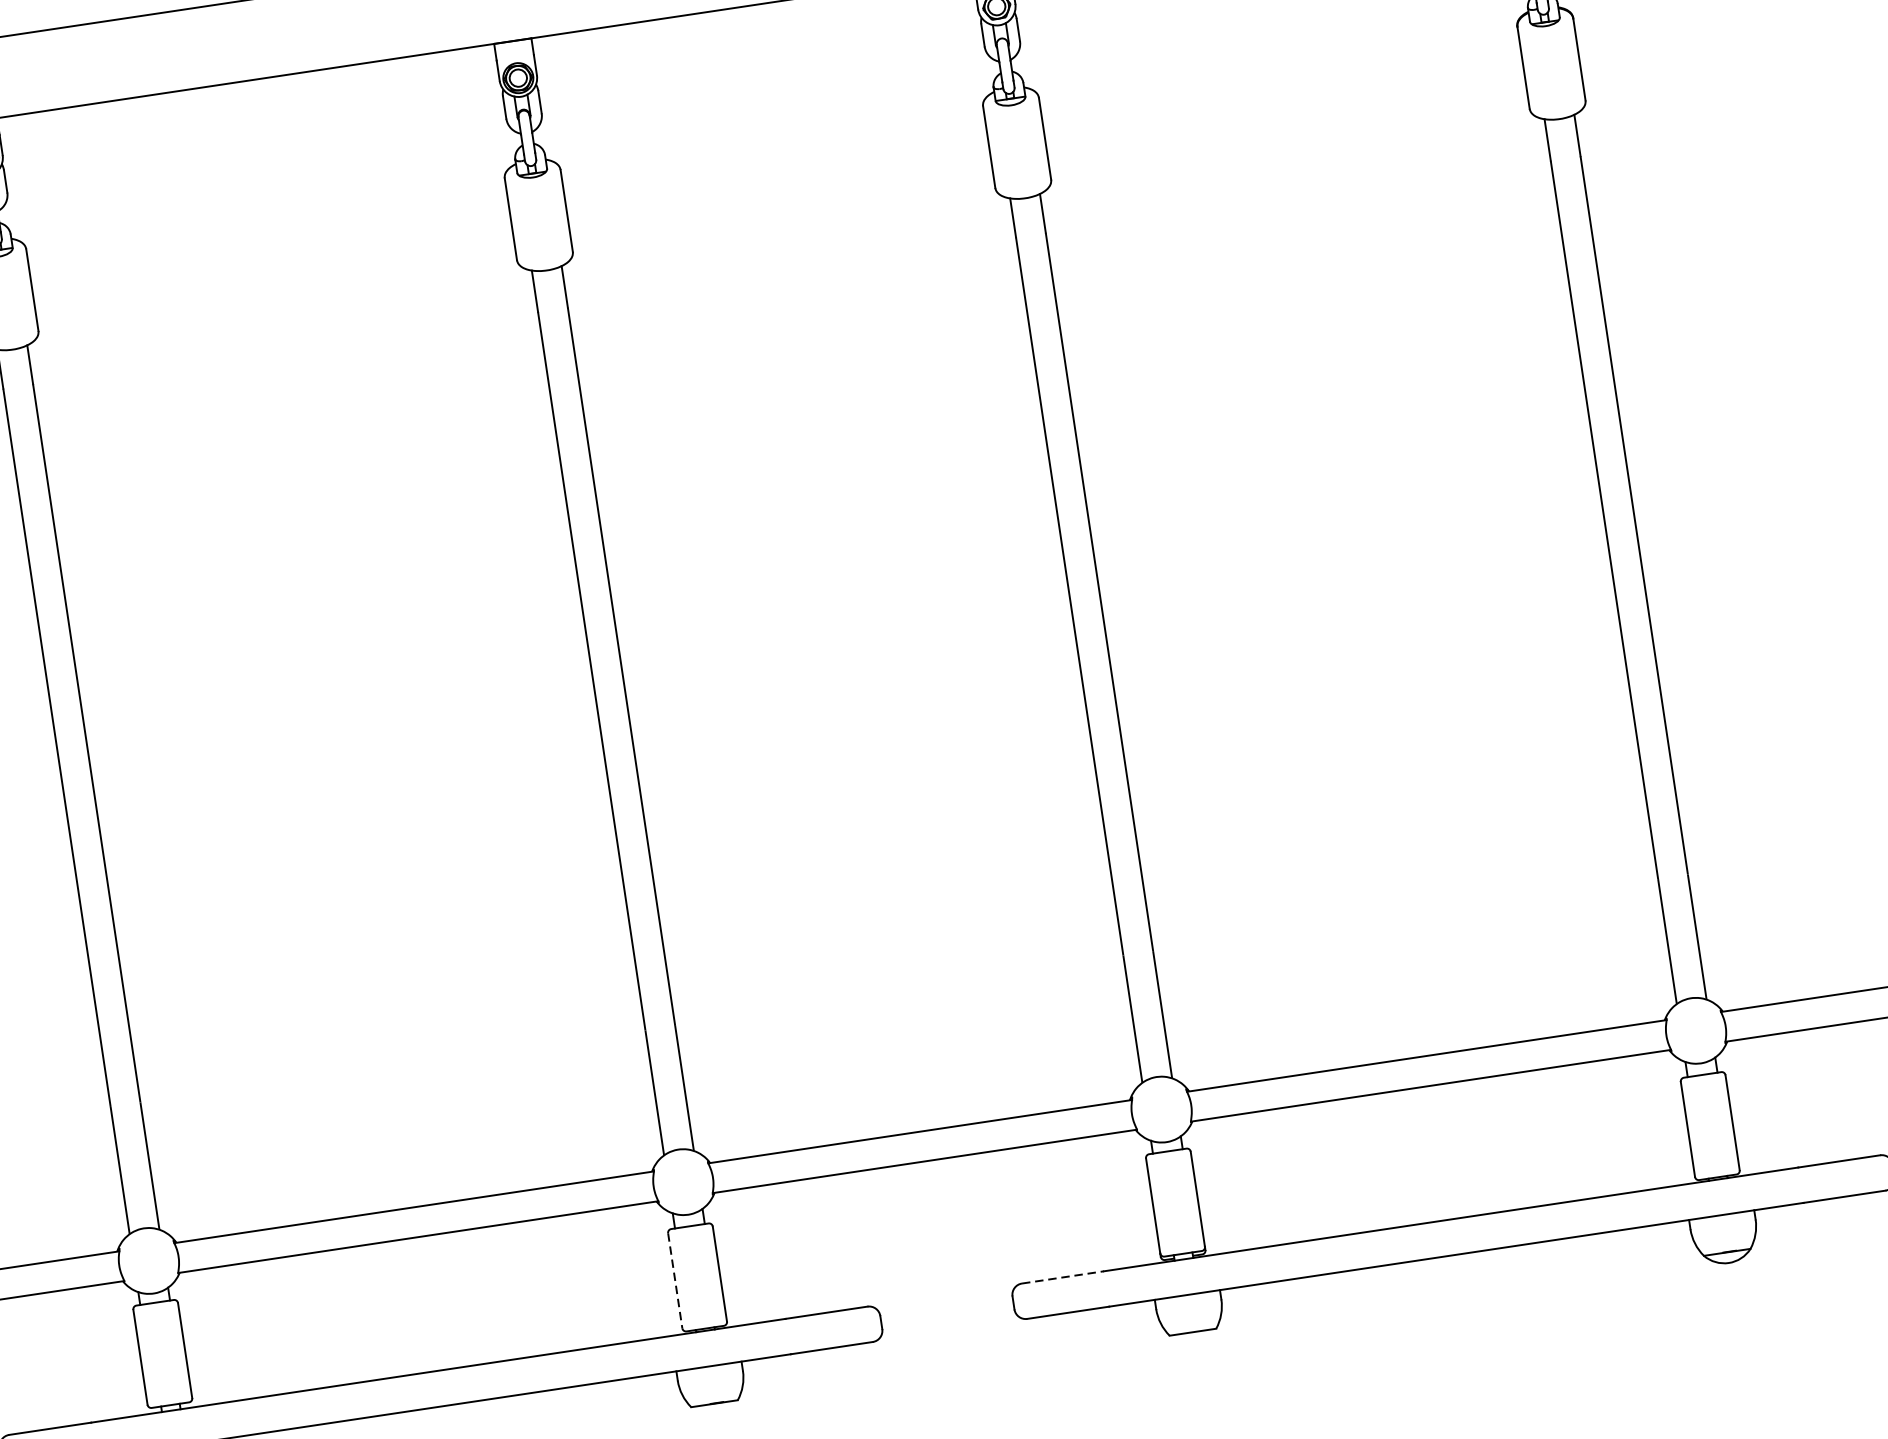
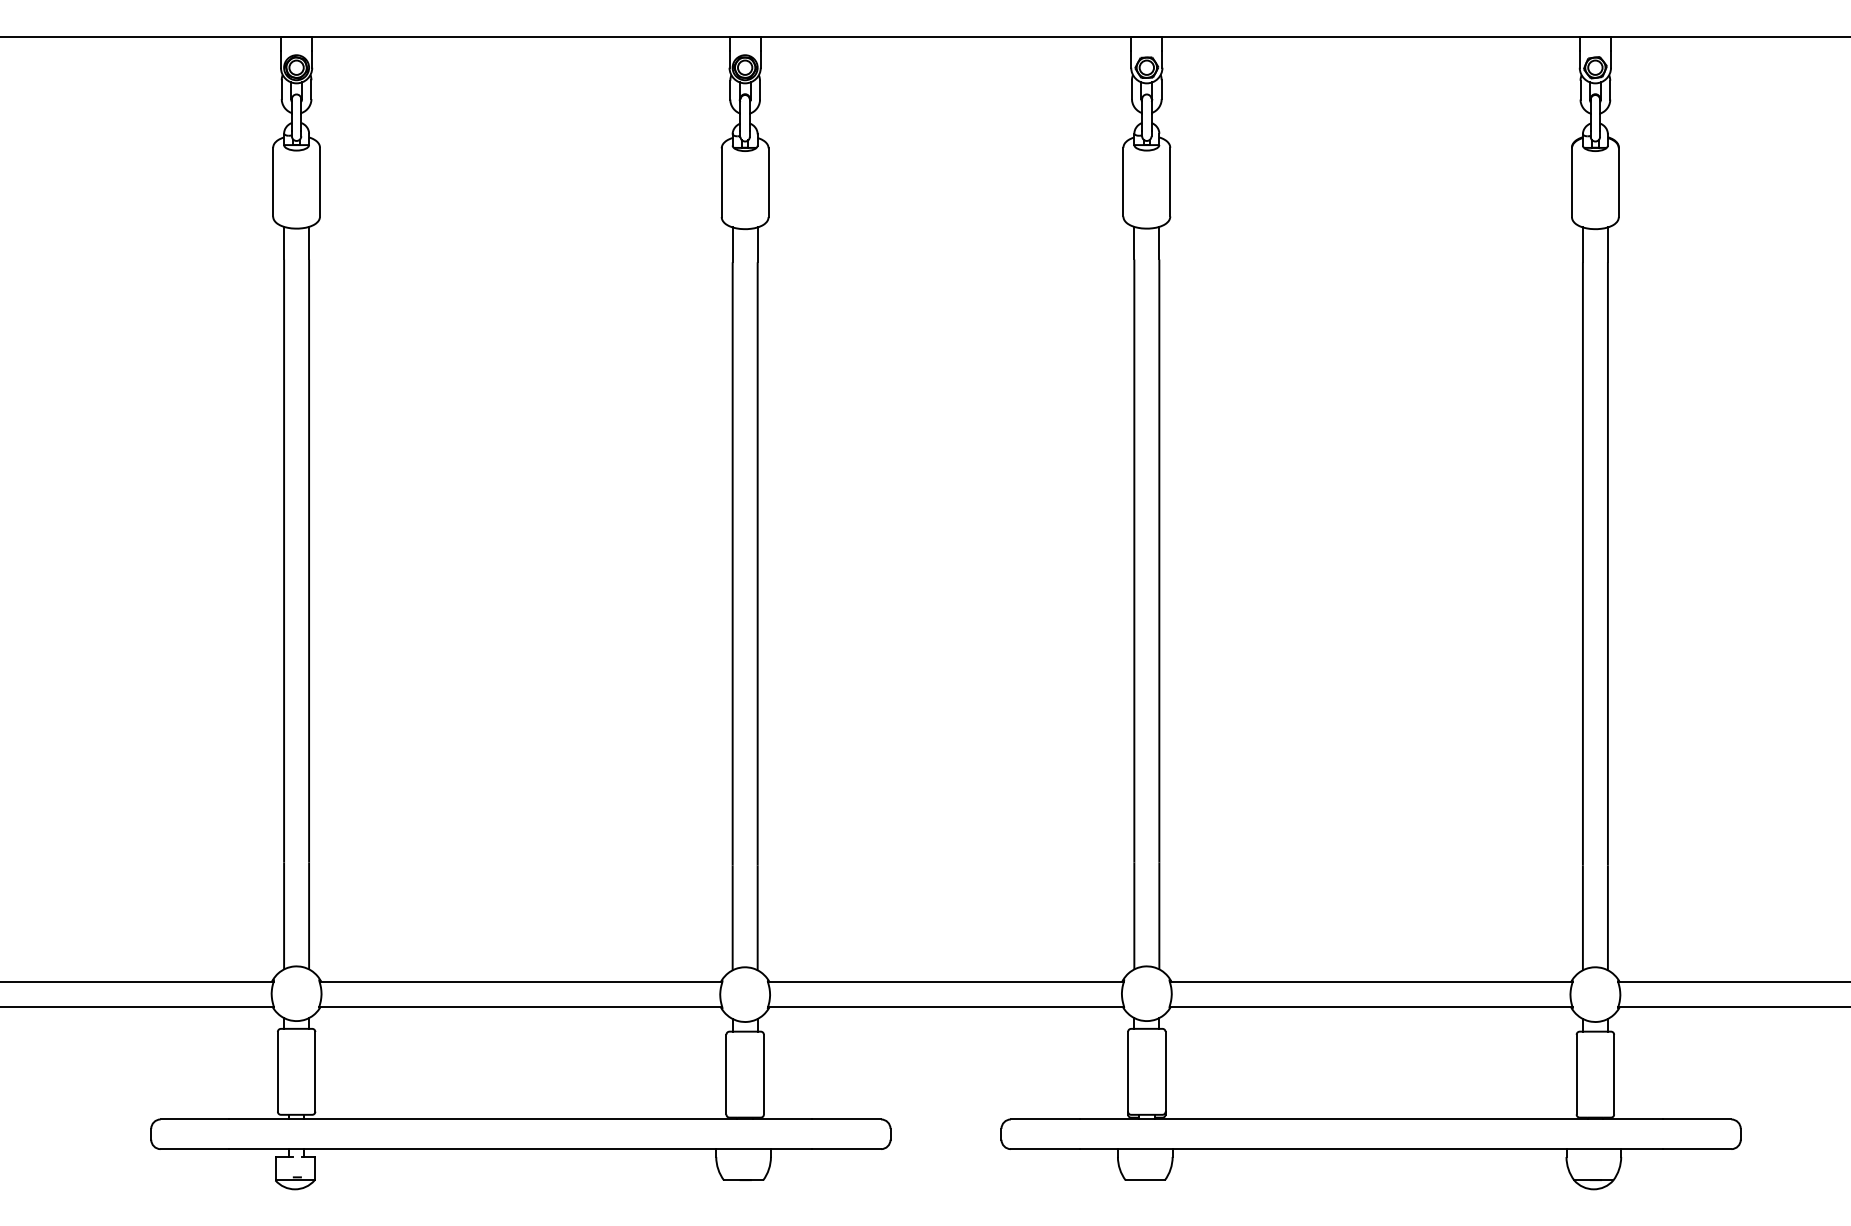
line: (1063, 1277) -> (1045, 1119), dashed -> solid
line: (675, 1280) -> (726, 1074), dashed -> solid

